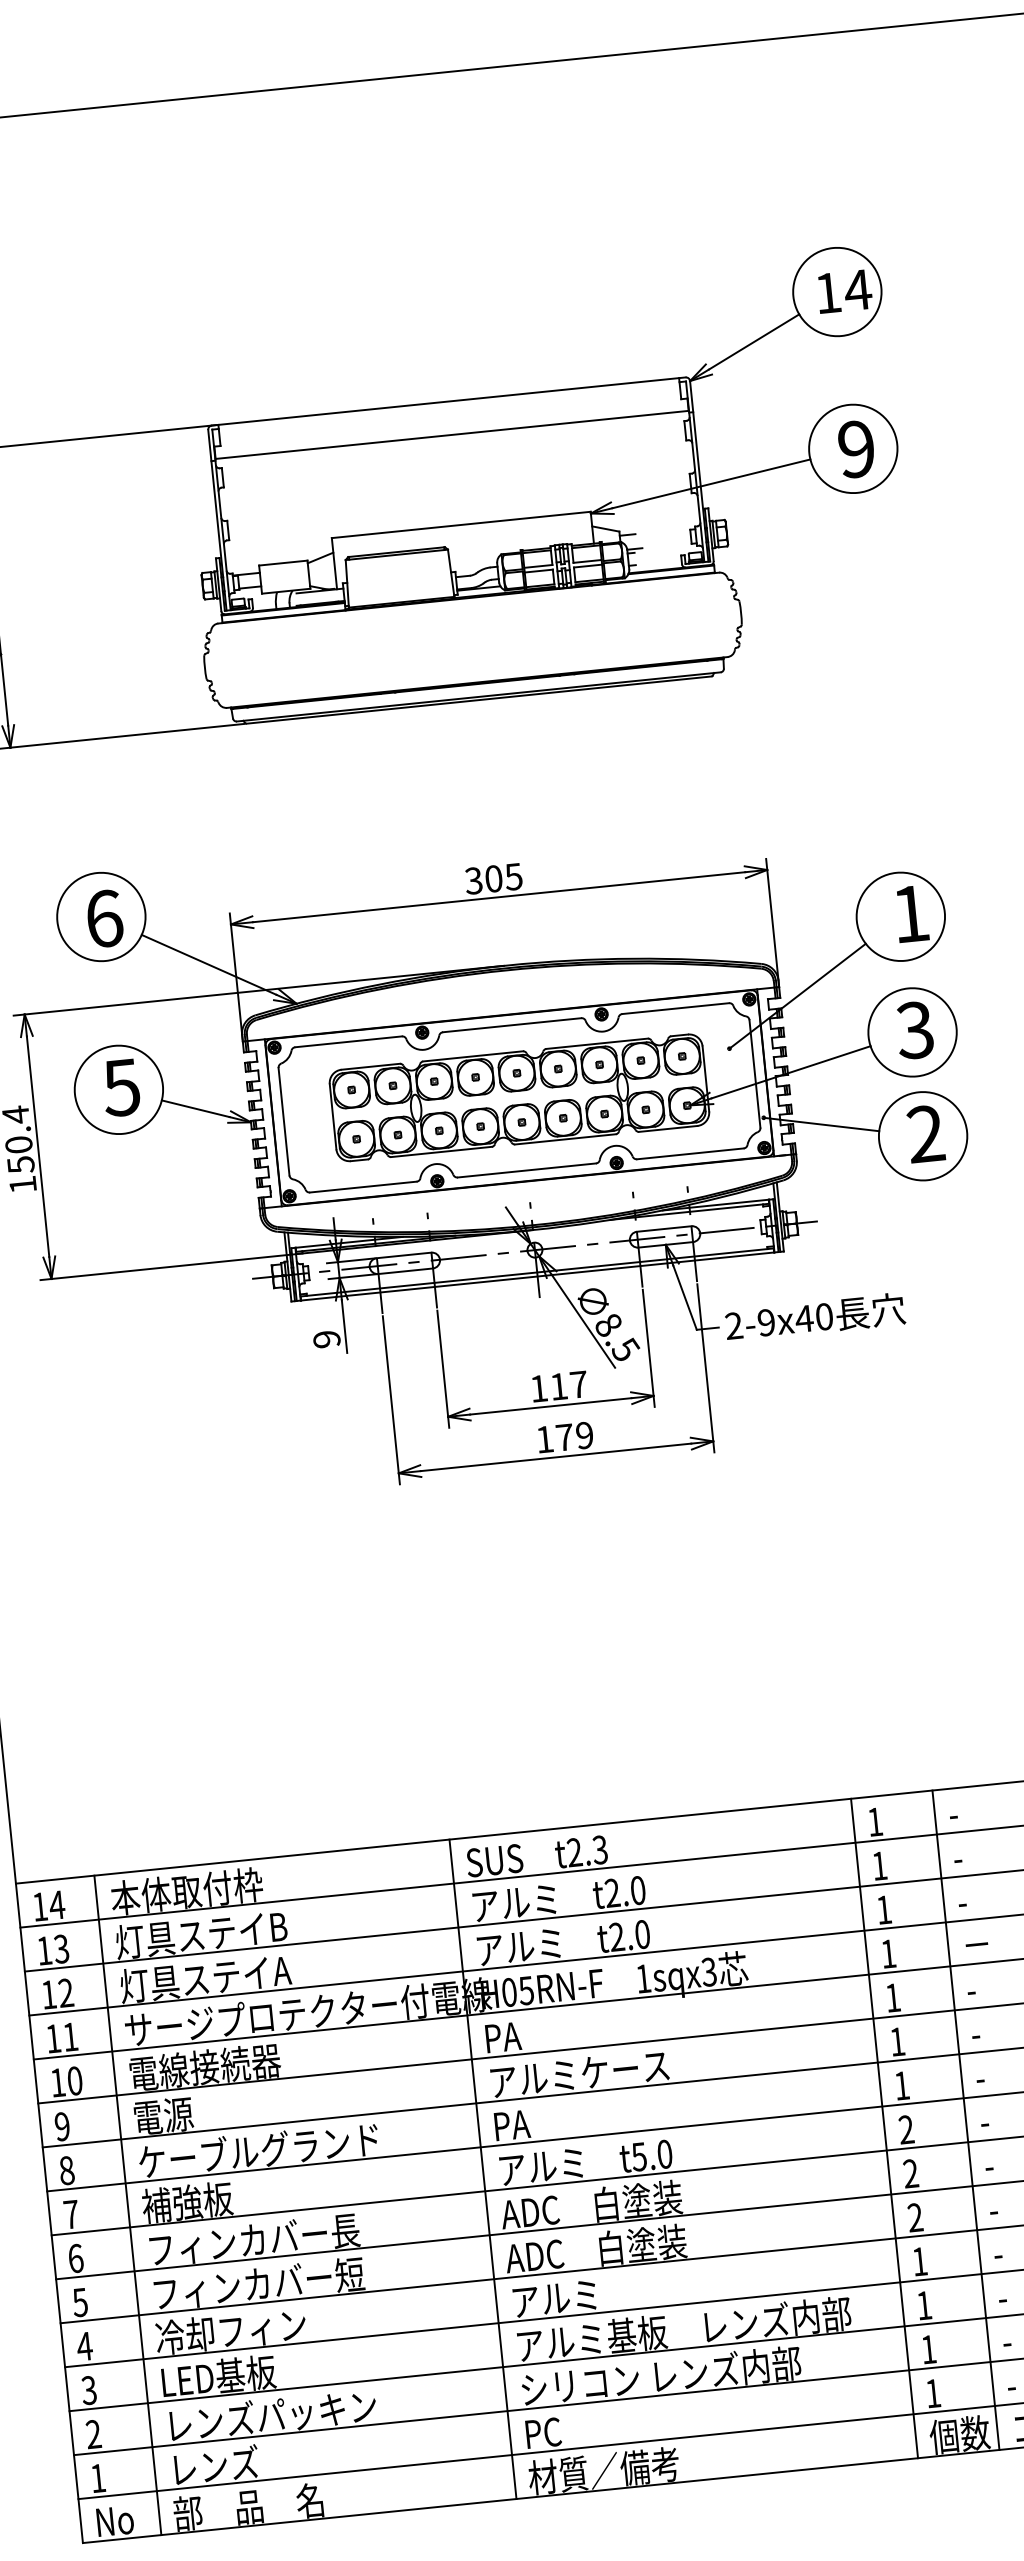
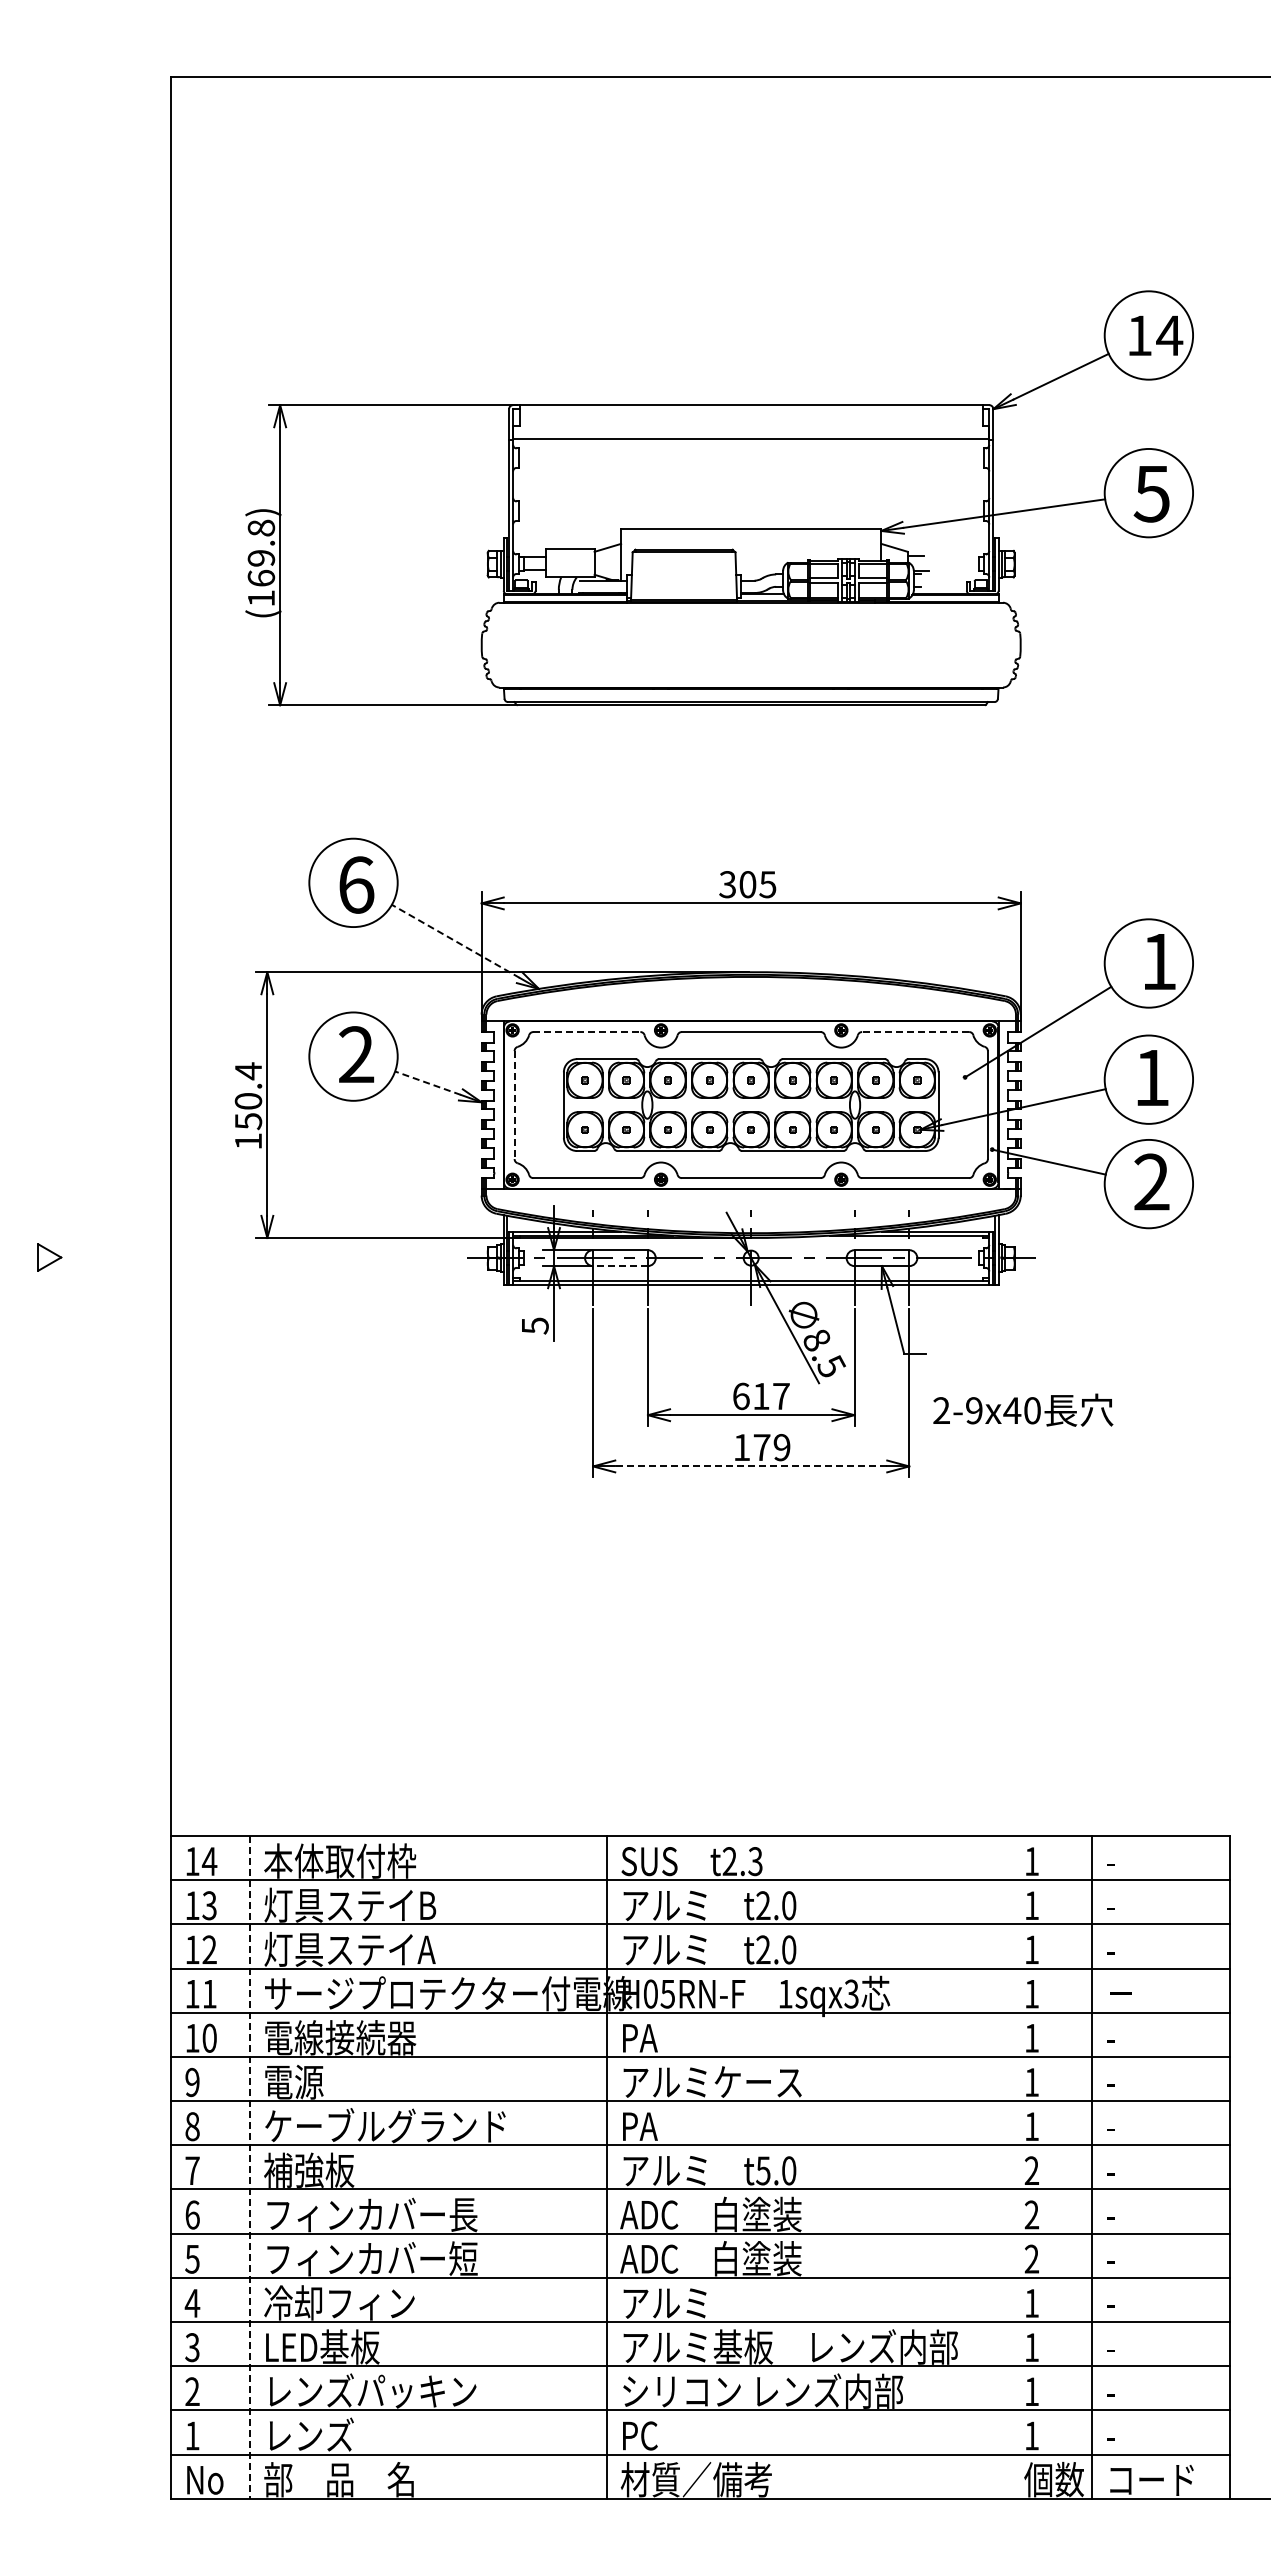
text: (855, 448) -> (1151, 493), 9 -> 5
line: (208, 964) -> (455, 941), solid -> dashed
line: (675, 1009) -> (915, 1032), solid -> dashed
text: (913, 1030) -> (1150, 1077), 3 -> 1
line: (349, 1042) -> (587, 1032), solid -> dashed
text: (121, 1087) -> (356, 1054), 5 -> 2
line: (196, 1109) -> (428, 1083), solid -> dashed
line: (284, 1122) -> (514, 1105), solid -> dashed
line: (404, 1271) -> (619, 1266), solid -> dashed
text: (815, 1316) -> (1023, 1409), moved
text: (326, 1339) -> (534, 1325), 9 -> 5
text: (539, 1388) -> (741, 1396), 117 -> 617
line: (556, 1457) -> (751, 1466), solid -> dashed
line: (884, 2127) -> (1010, 2166), removed
line: (127, 2205) -> (249, 2167), solid -> dashed

